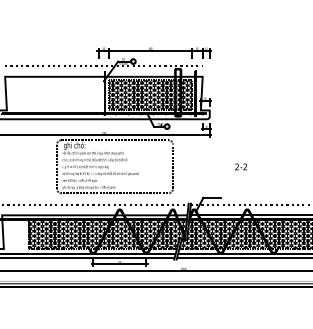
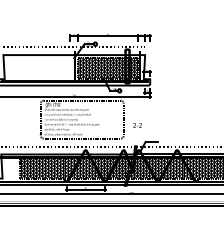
text: (241, 166) -> (137, 125), moved

